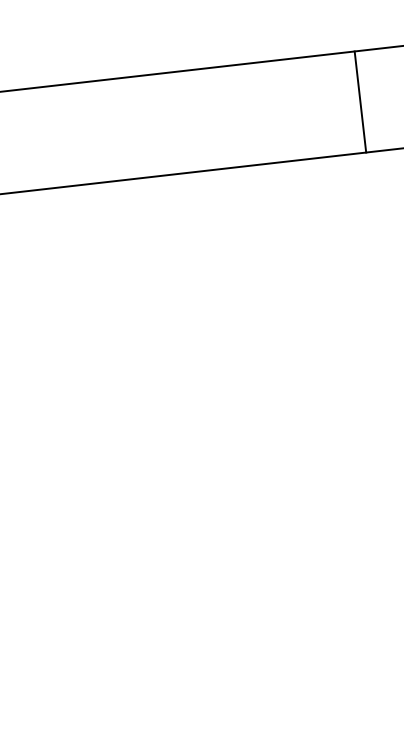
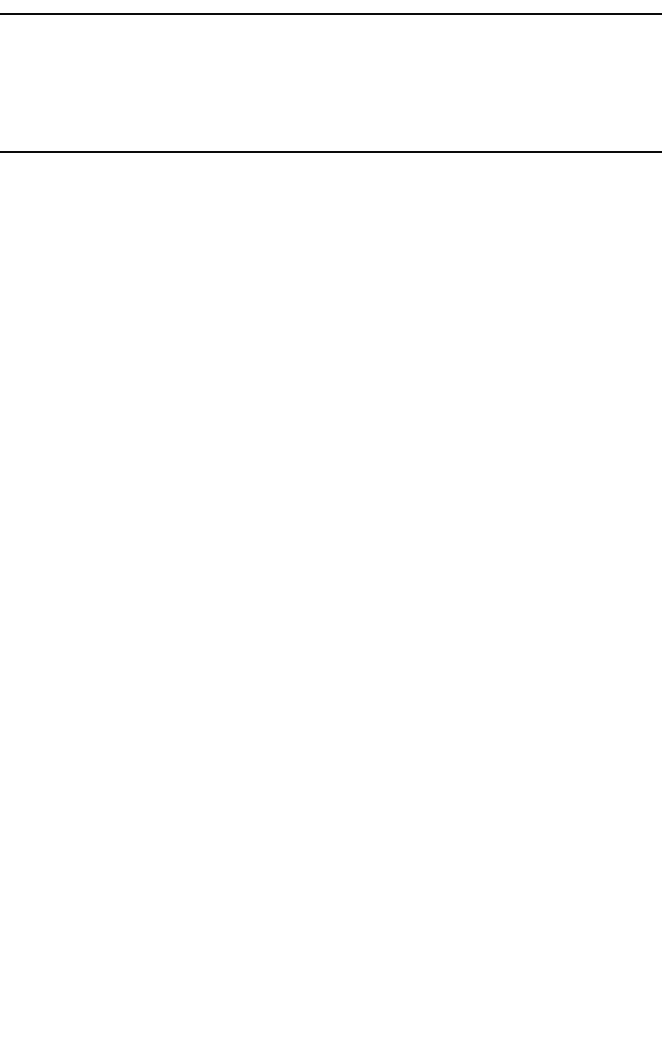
line: (360, 101) -> (611, 82), removed

